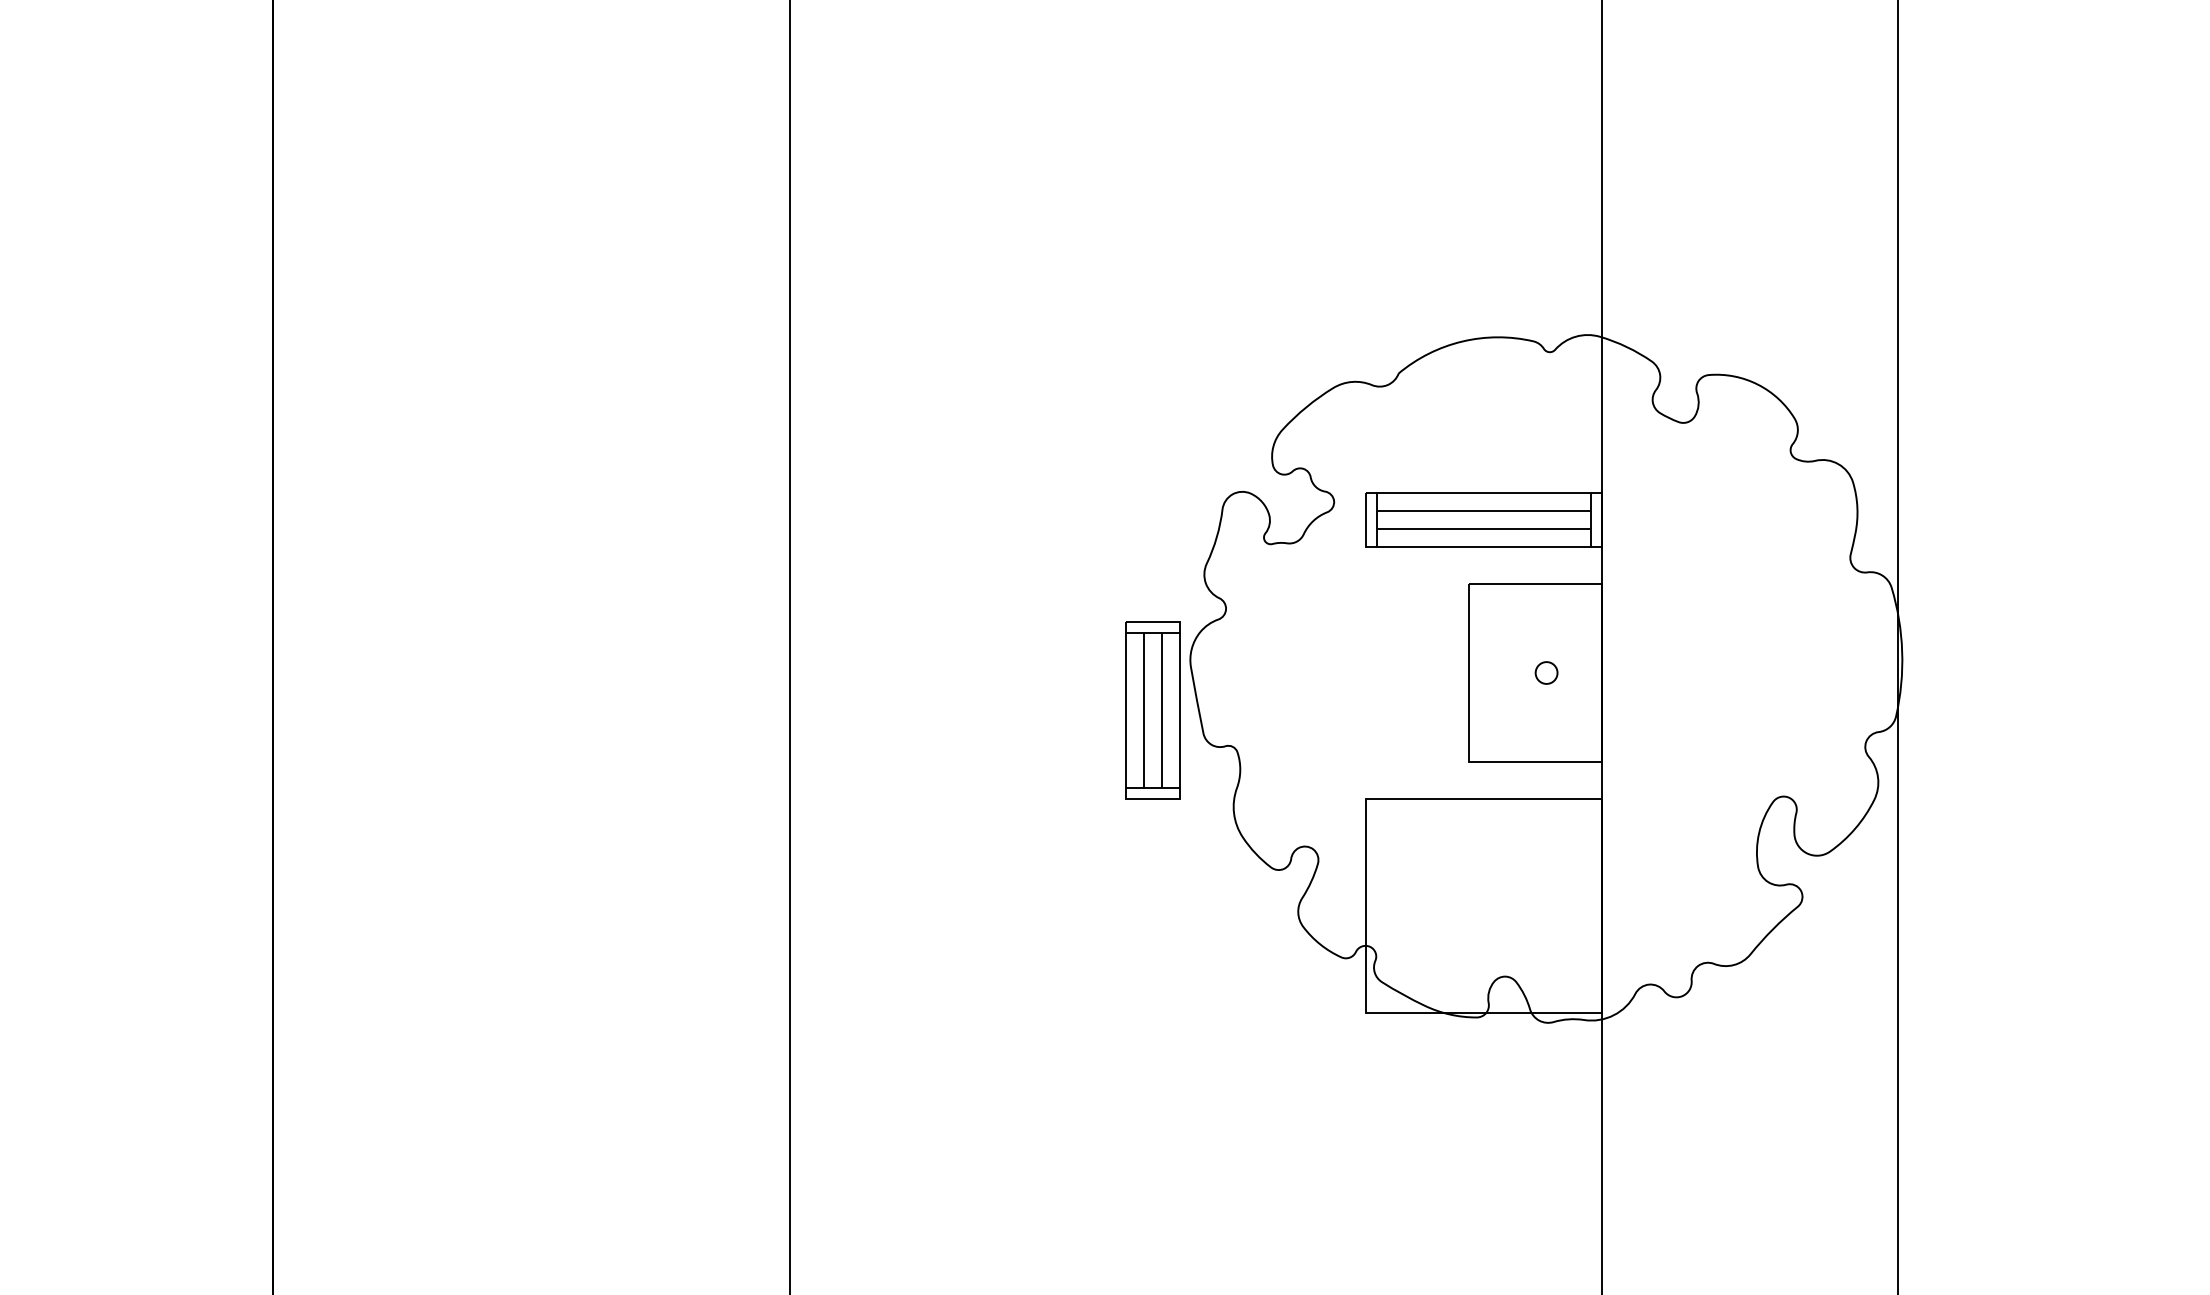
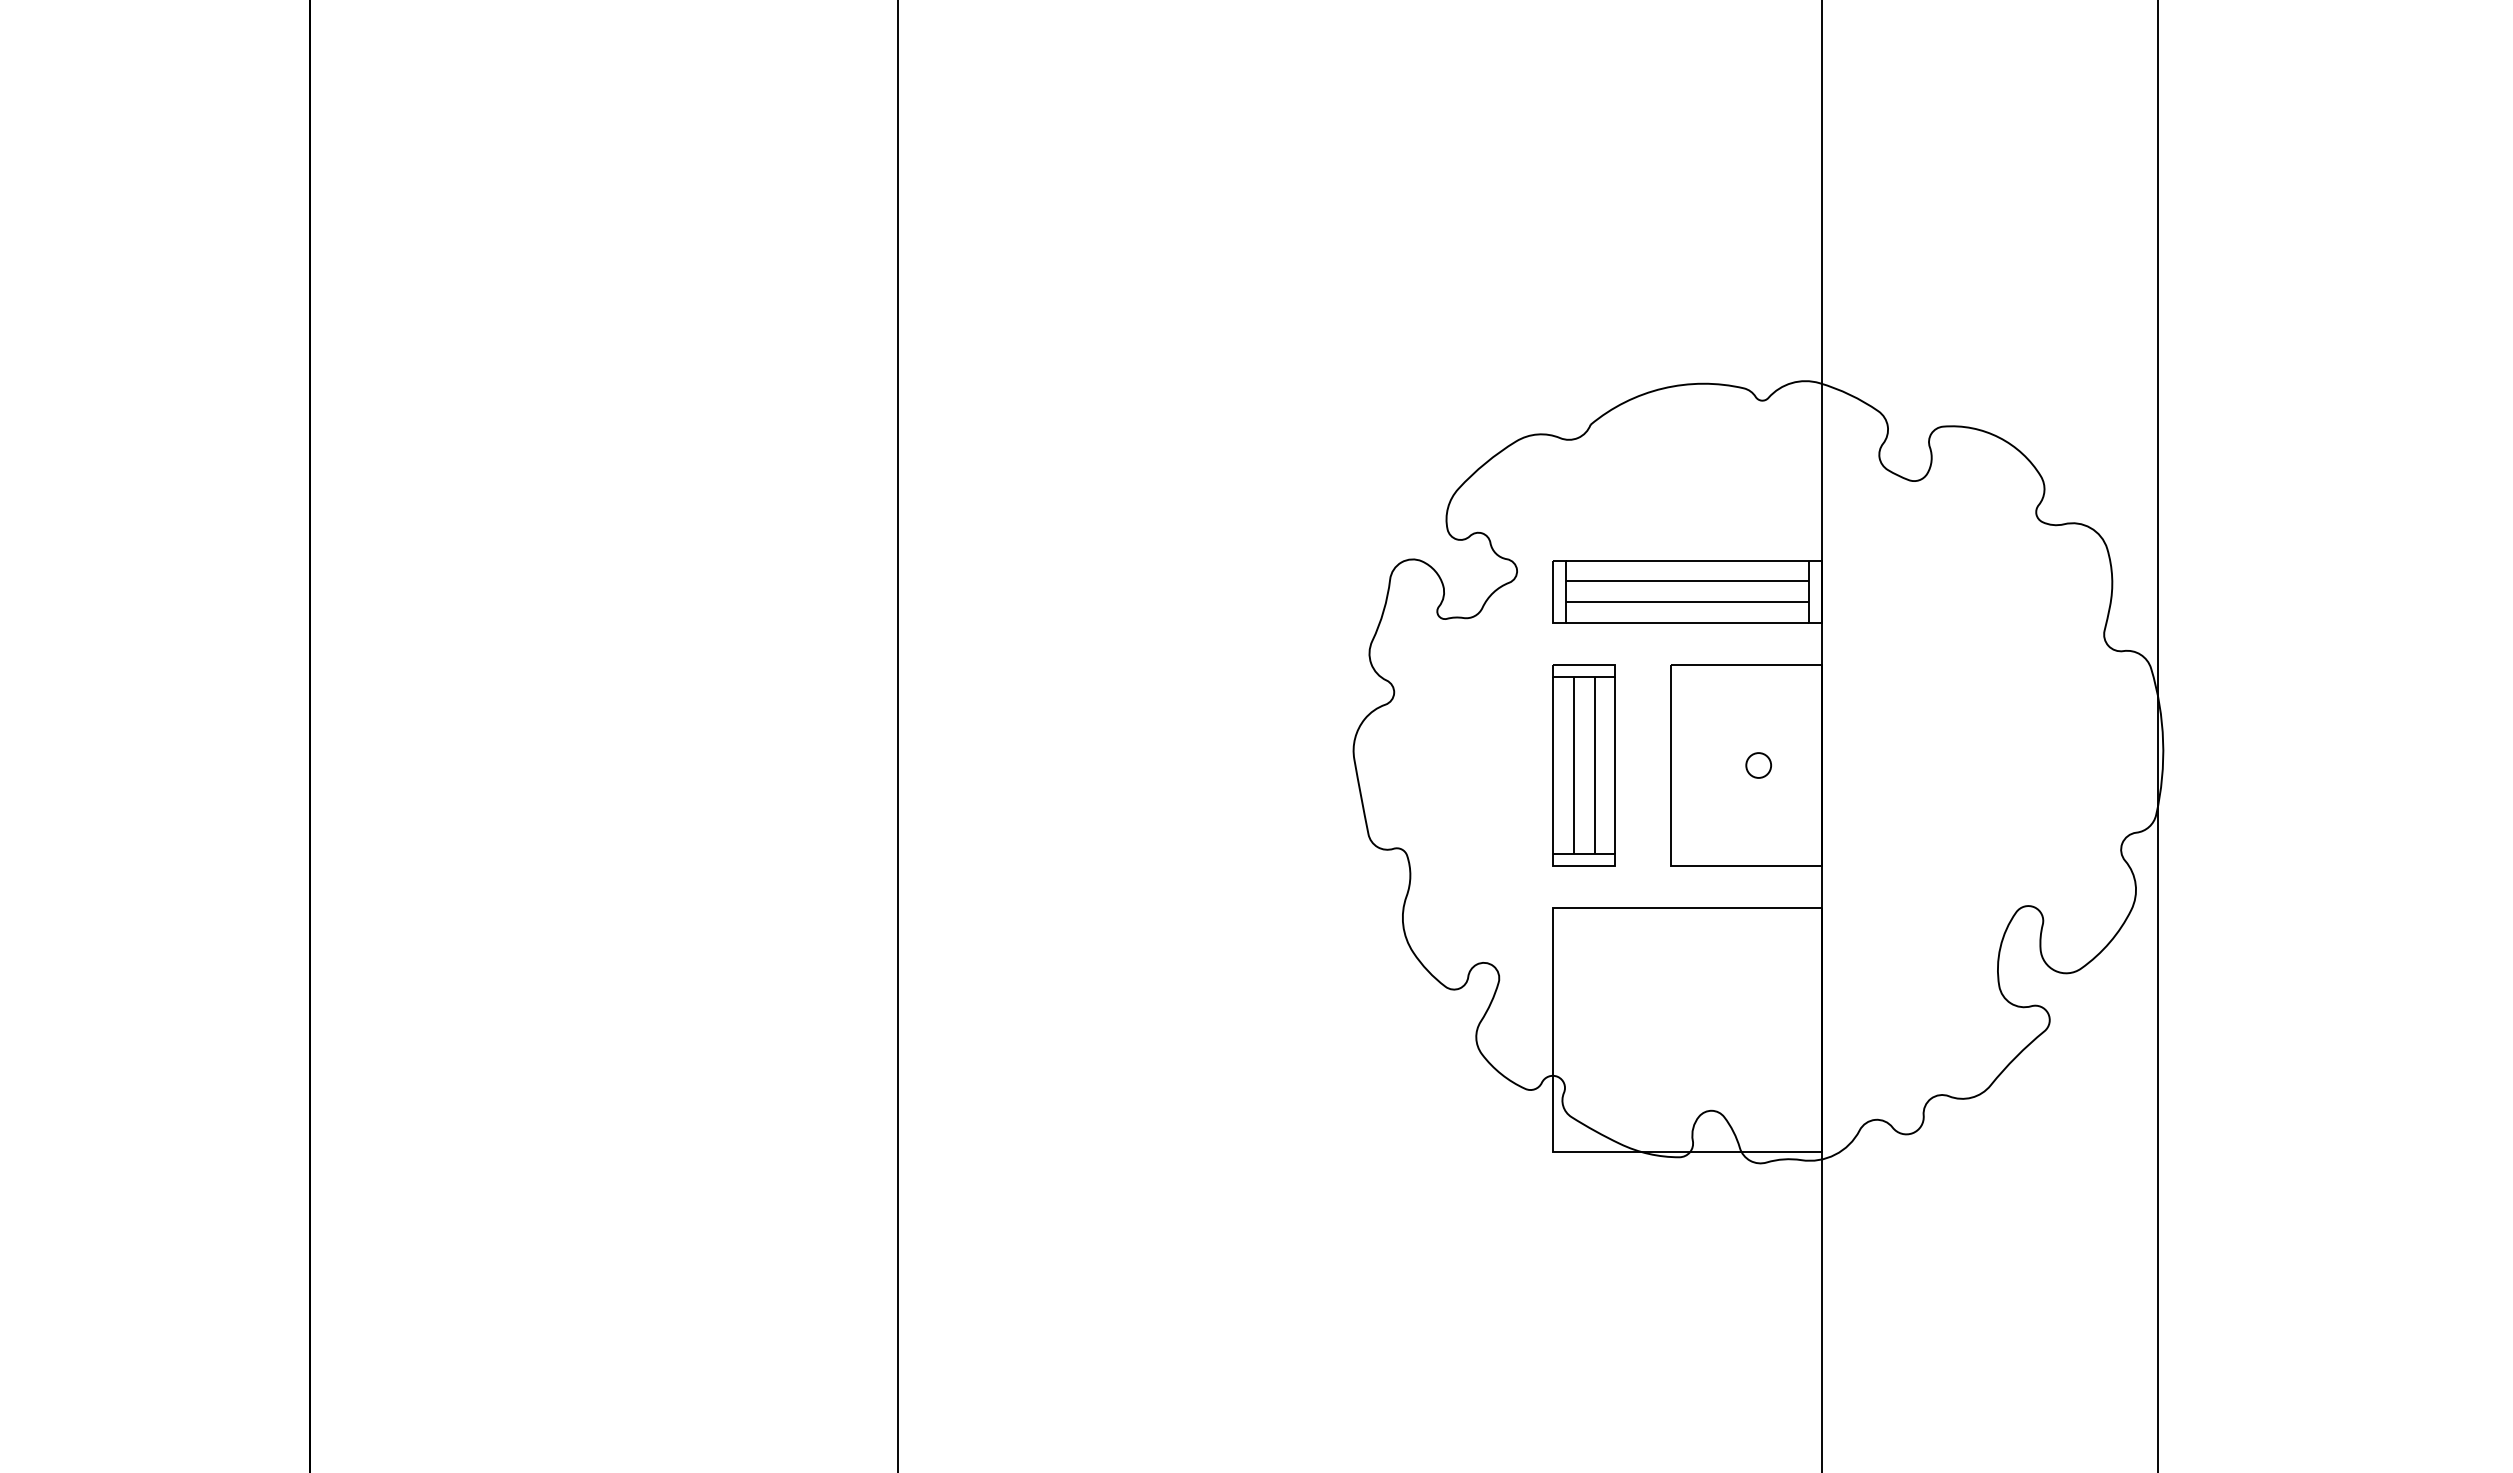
part: (1152, 710) -> (1583, 765), moved

